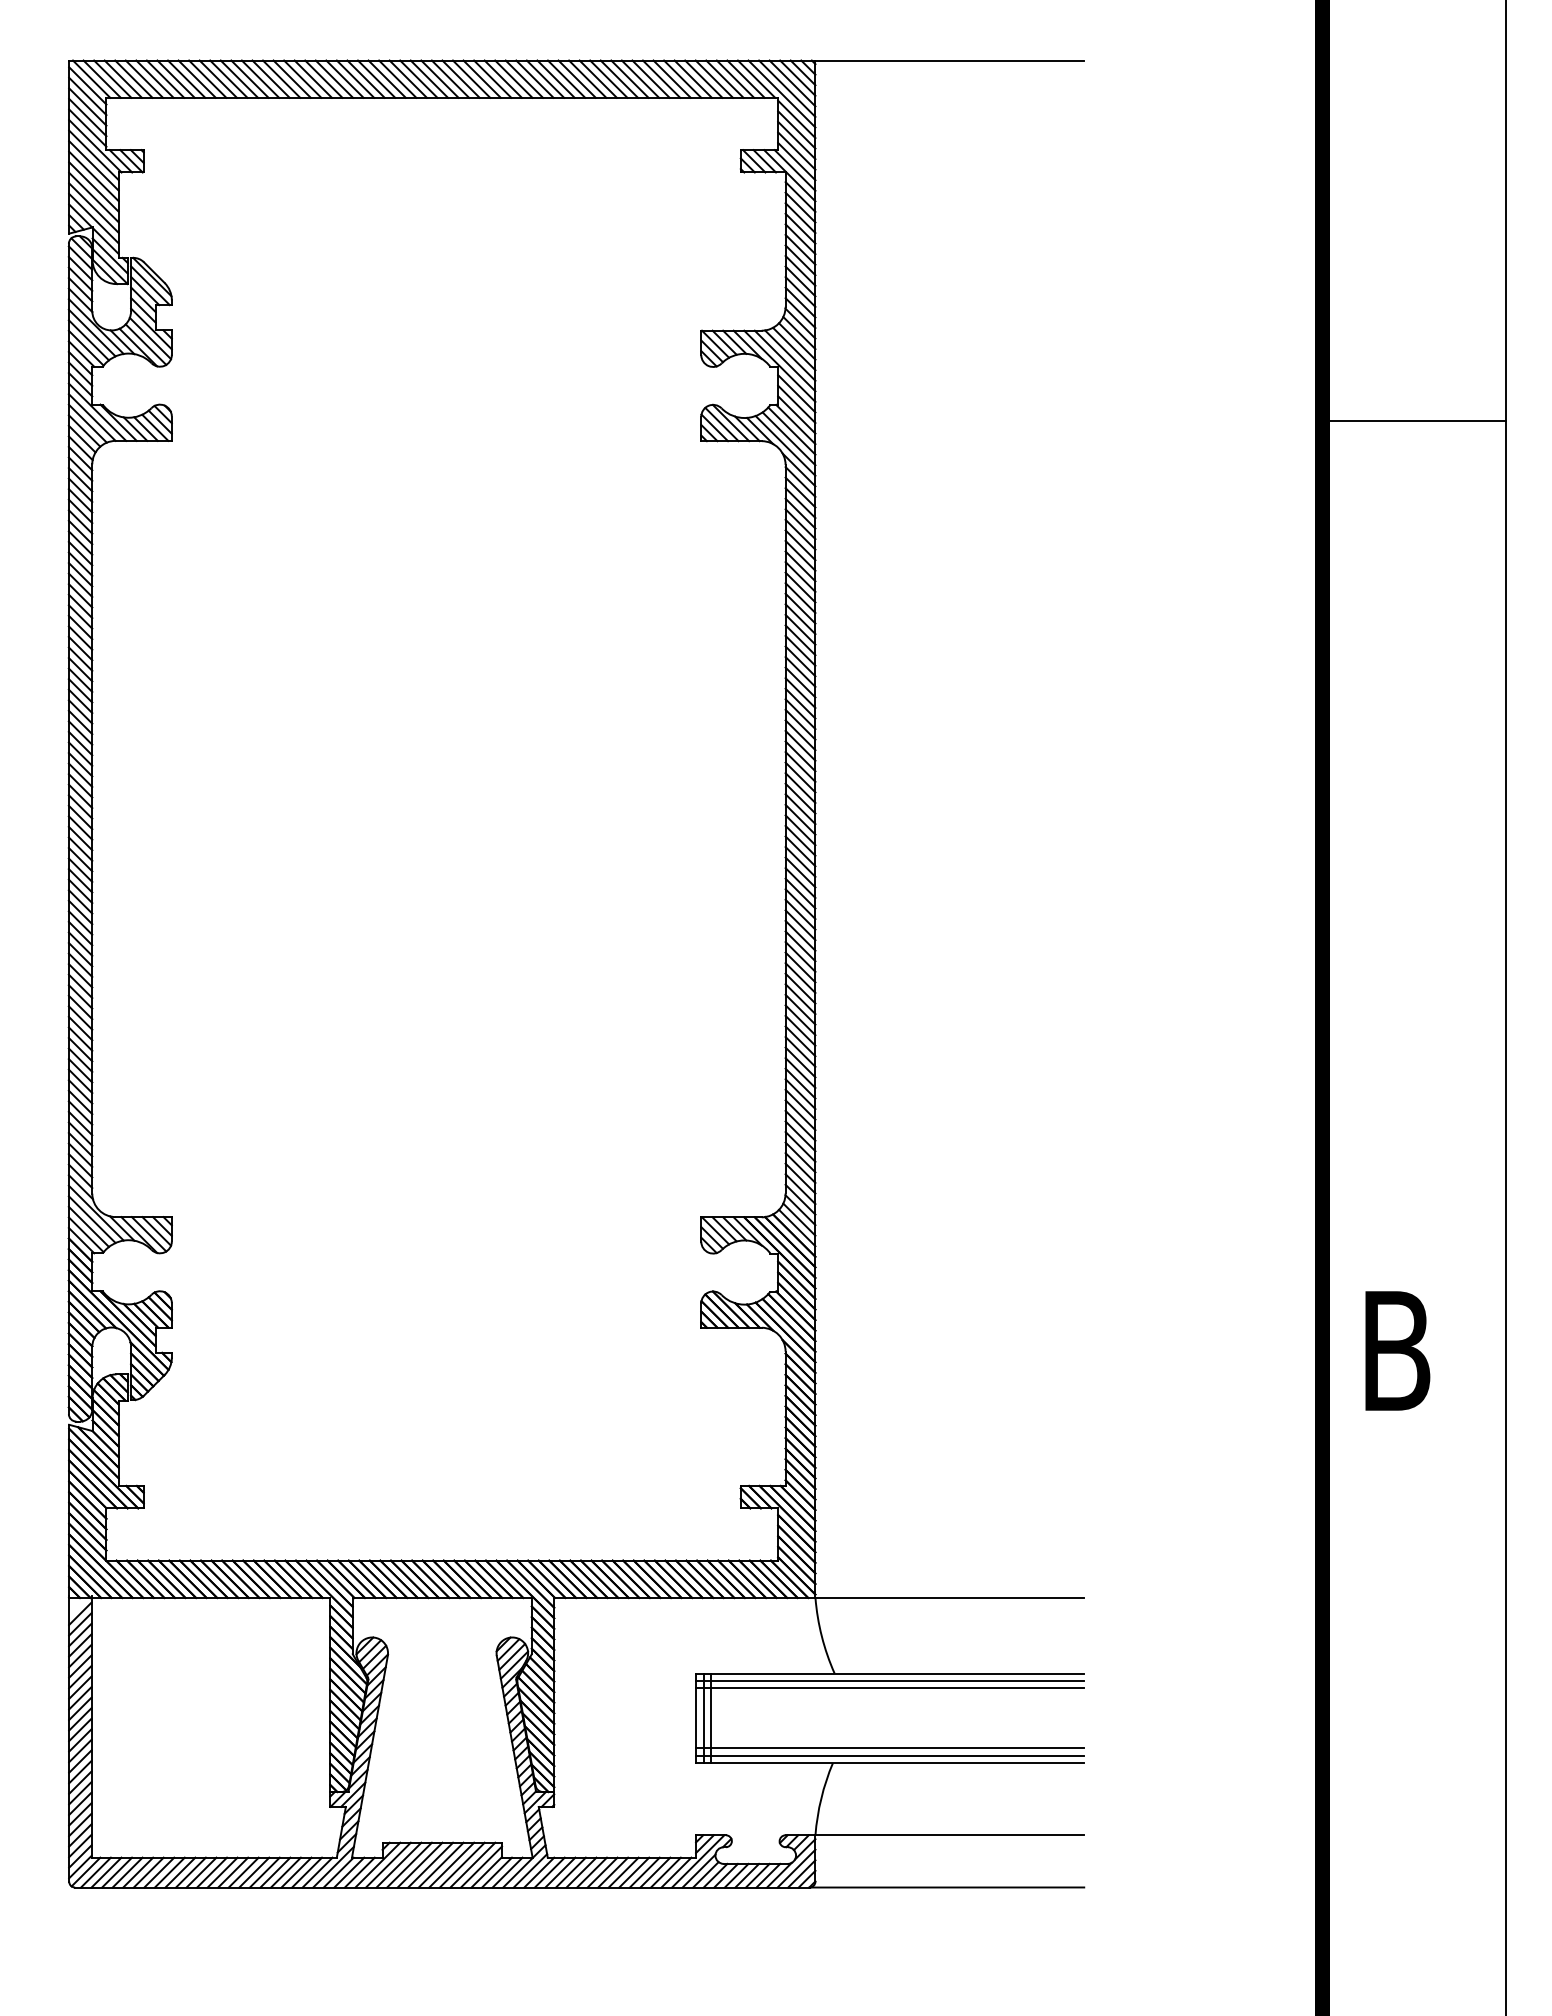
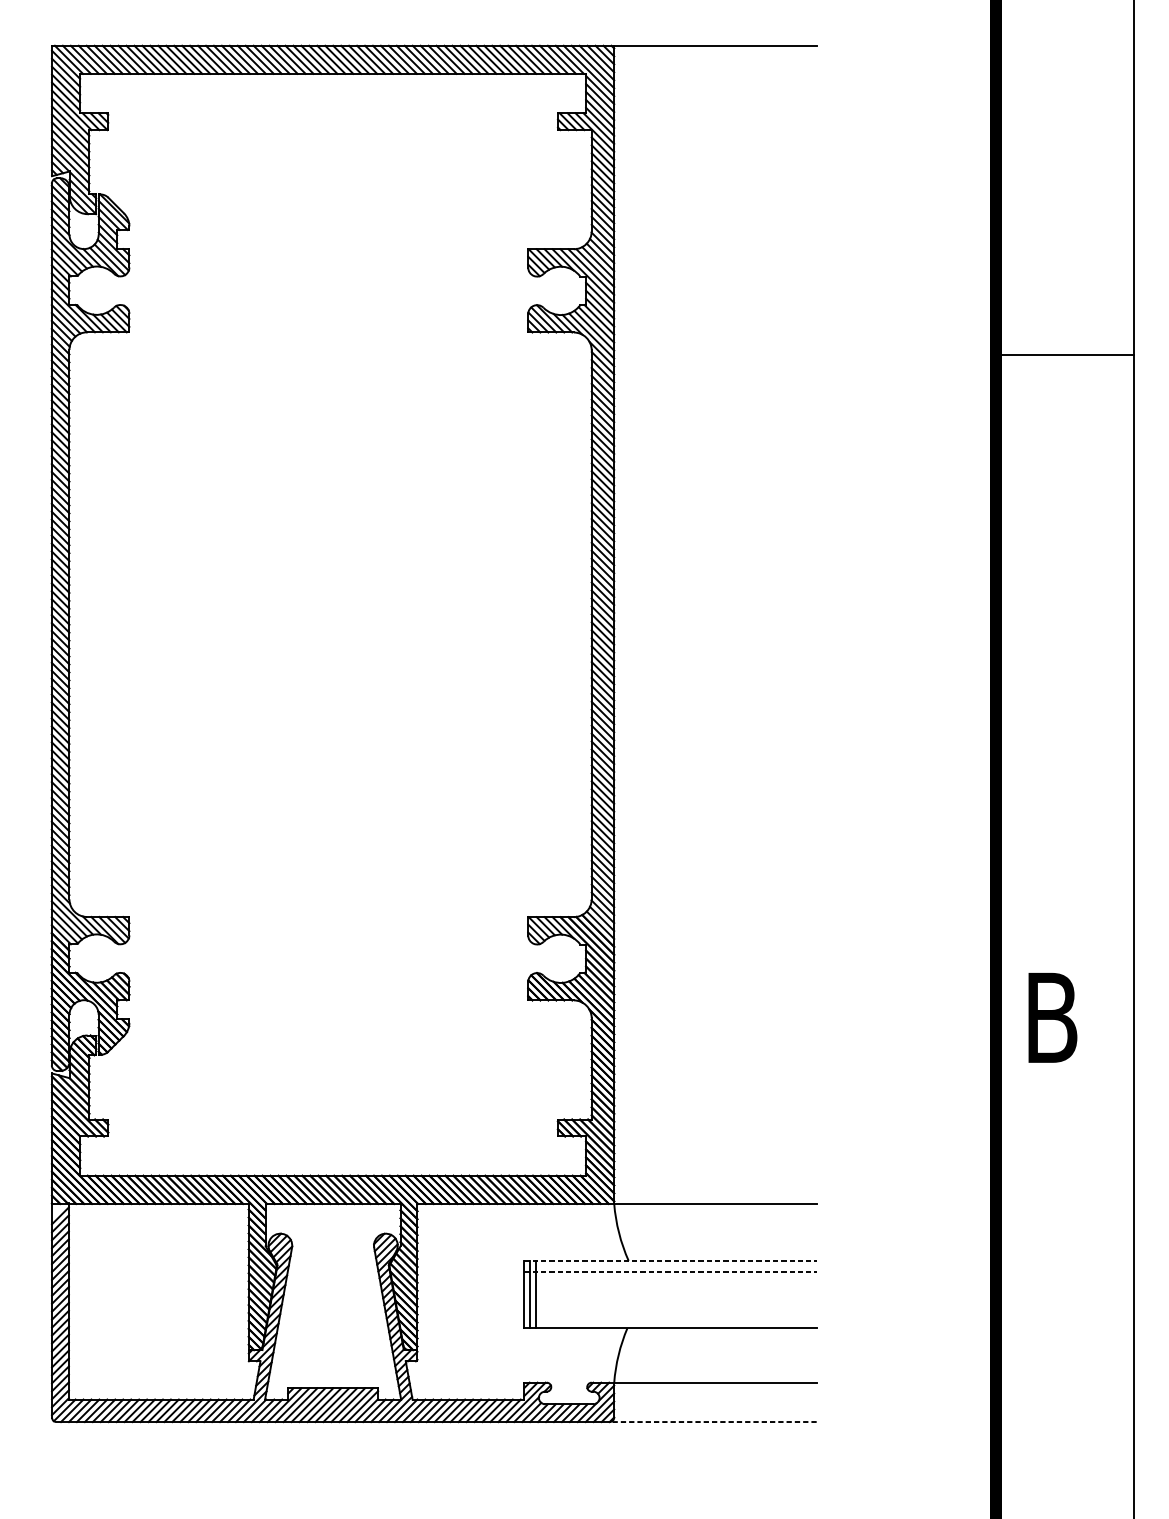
line: (1413, 420) -> (1064, 354), moved
line: (890, 1673) -> (670, 1260), solid -> dashed
line: (890, 1680) -> (670, 1266), removed
line: (890, 1688) -> (670, 1272), solid -> dashed
line: (890, 1748) -> (670, 1317), removed
line: (890, 1755) -> (670, 1322), removed
line: (946, 1887) -> (712, 1422), solid -> dashed

